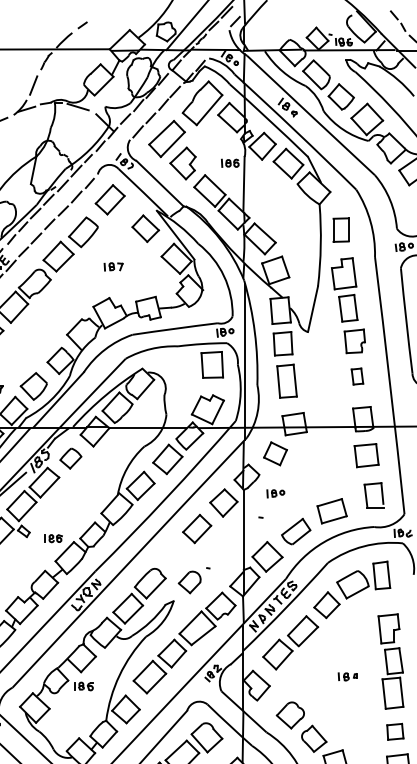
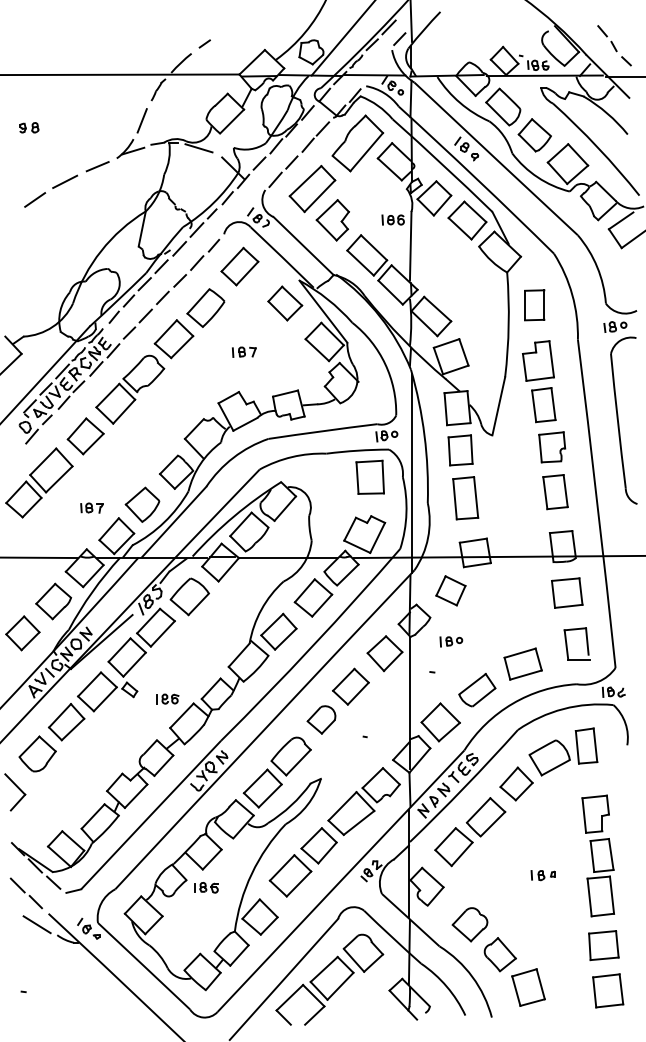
part: (357, 376) -> (555, 492), size x1.67
part: (70, 458) -> (189, 596), size x1.43
part: (189, 582) -> (321, 719), moved
part: (395, 731) -> (603, 945), size x1.43

